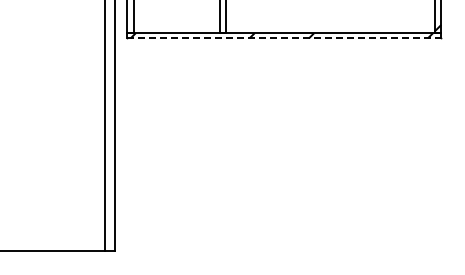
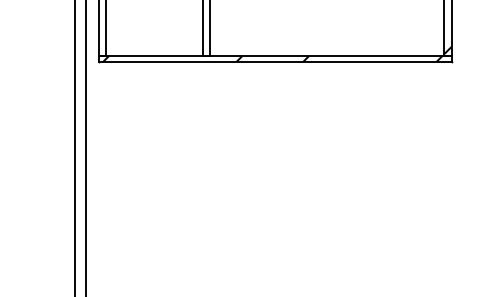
line: (284, 38) -> (275, 62), dashed -> solid

